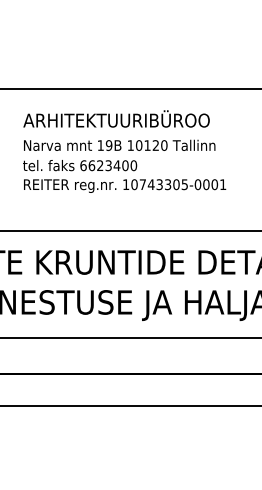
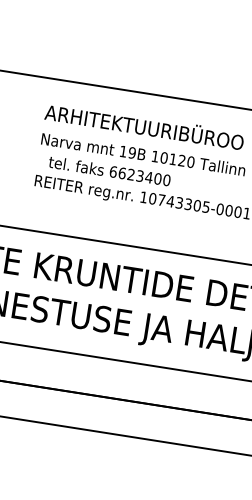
text: (80, 165) -> (110, 171), moved

